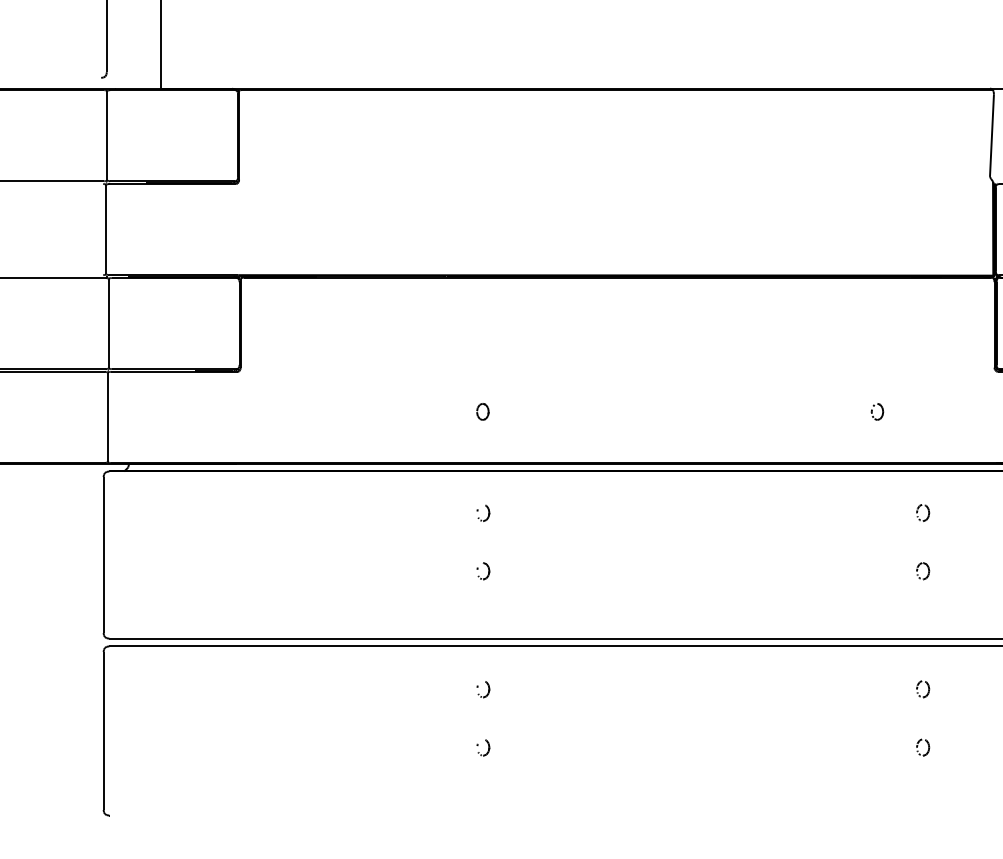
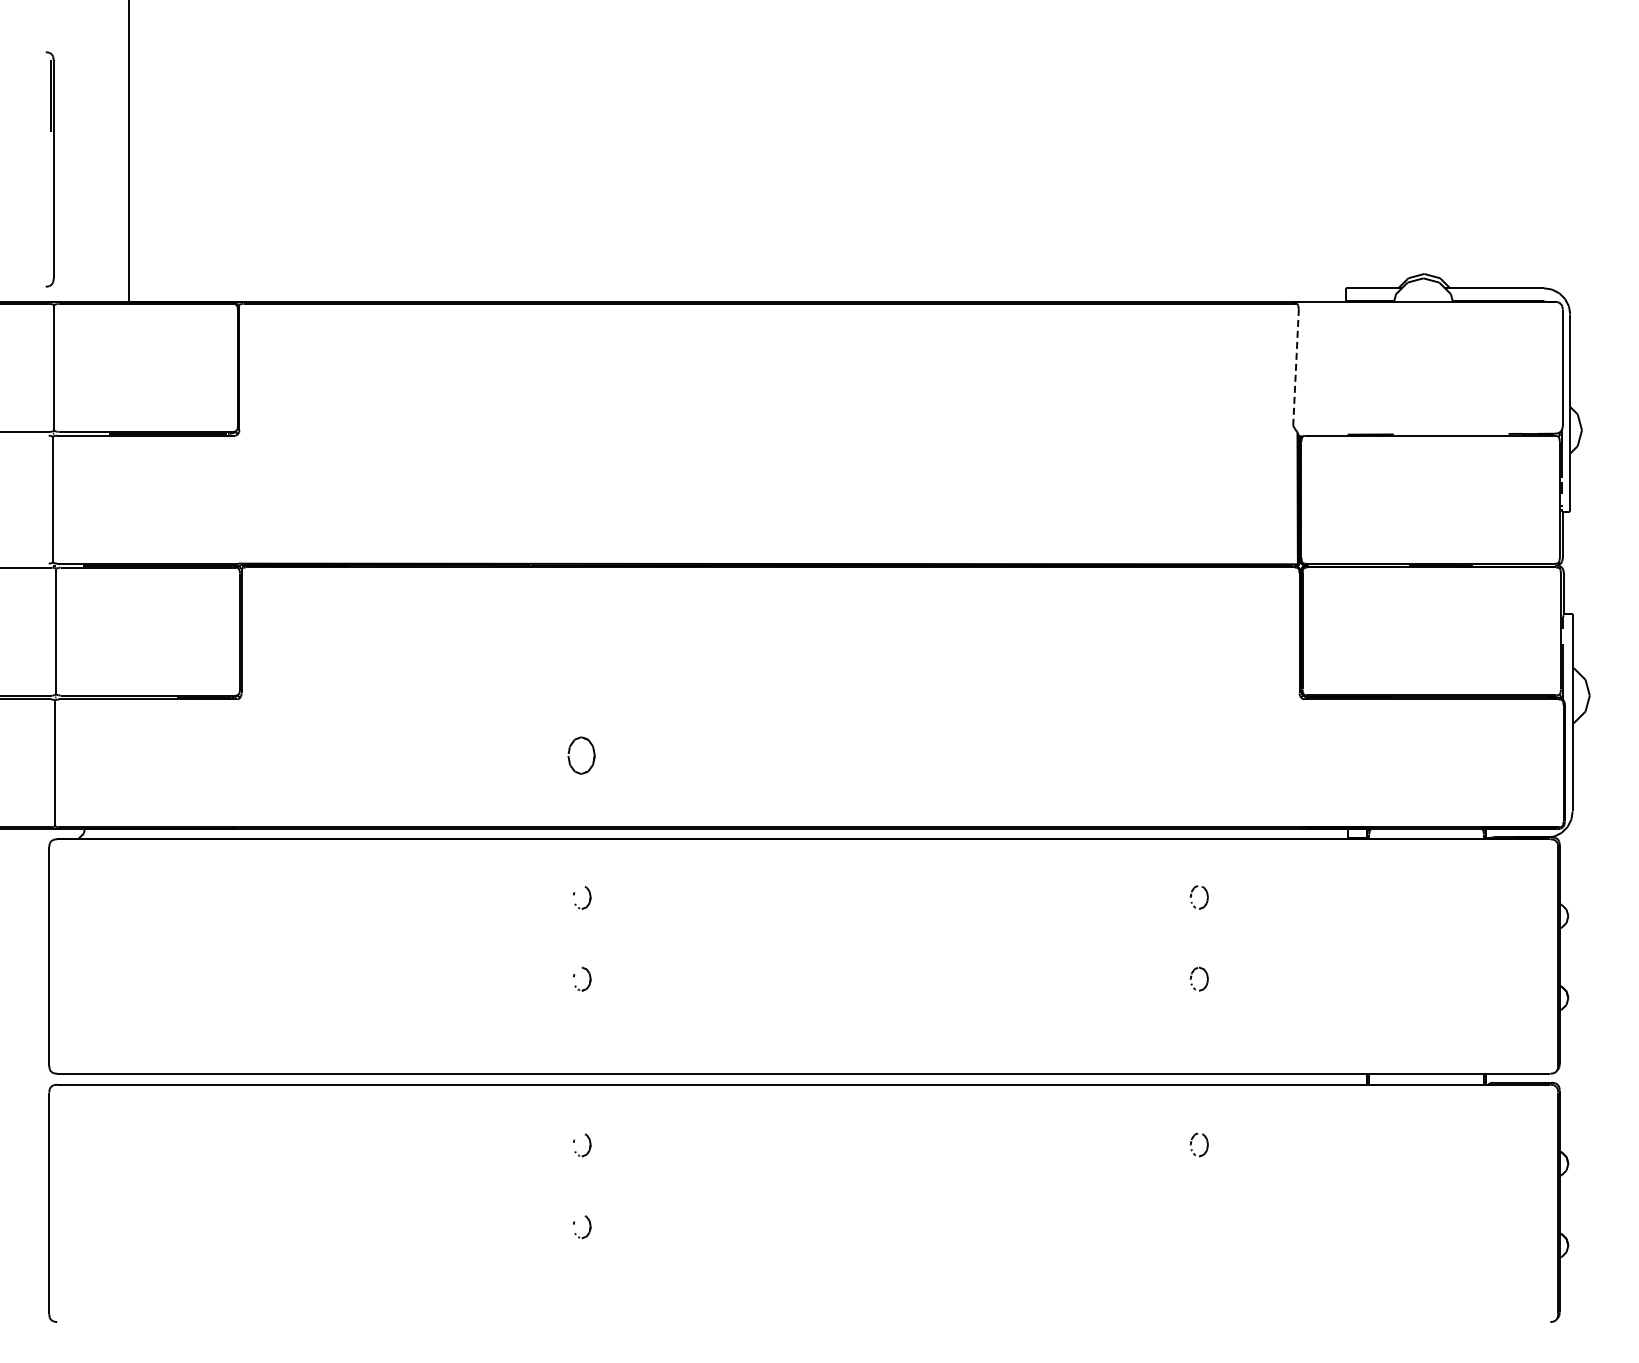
line: (992, 135) -> (1296, 367), solid -> dashed
part: (482, 411) -> (581, 755), size x1.6
part: (872, 411) -> (1128, 755), removed
part: (918, 745) -> (1192, 1223), removed

